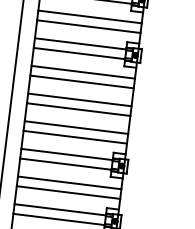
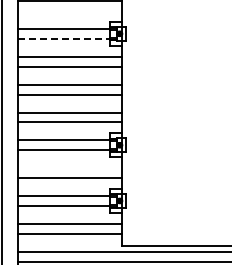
line: (89, 26) -> (70, 10), removed
line: (79, 53) -> (64, 38), solid -> dashed
line: (70, 183) -> (70, 168), removed

